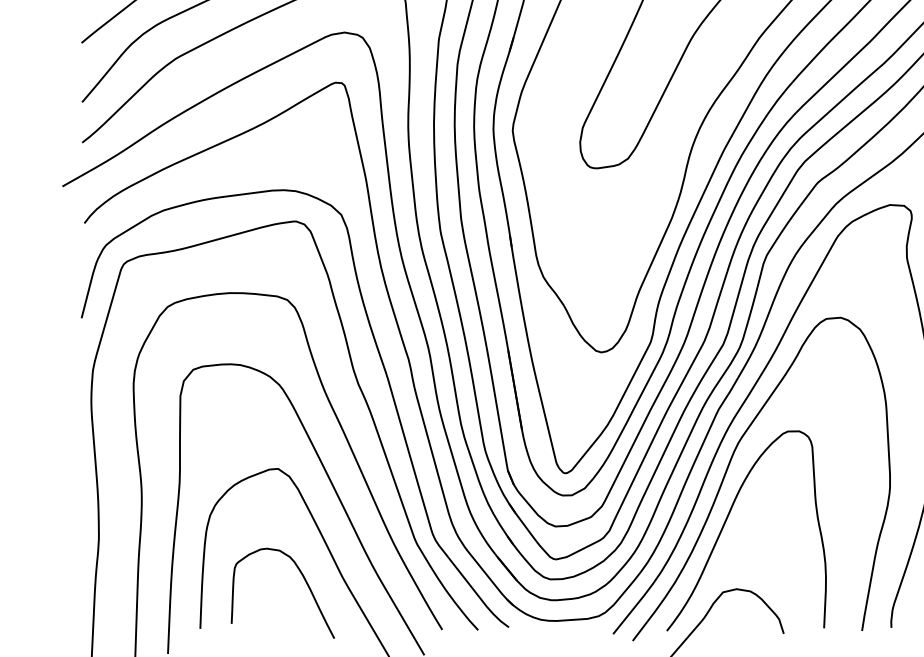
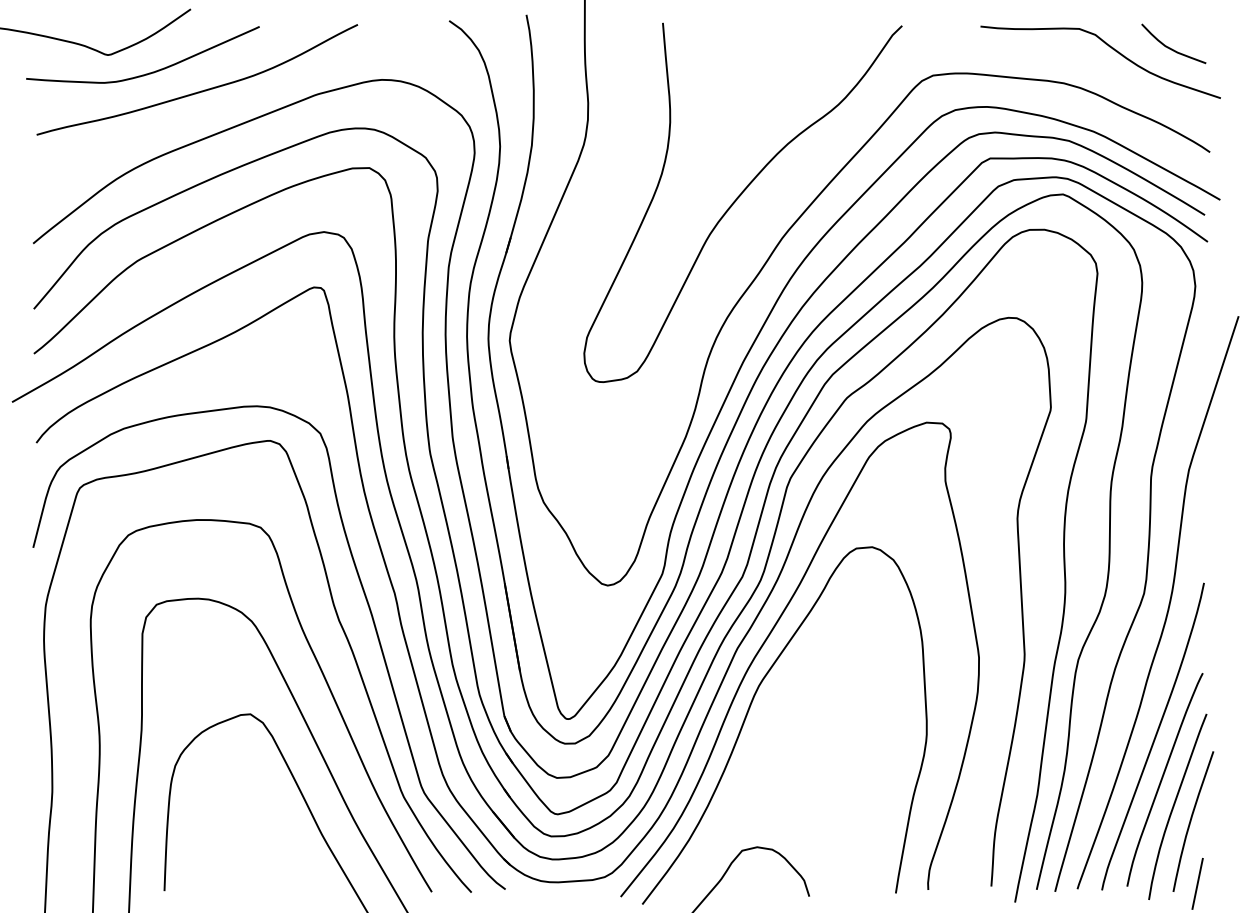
curve: (726, 520) -> (746, 771), removed
curve: (305, 582) -> (280, 839), removed

